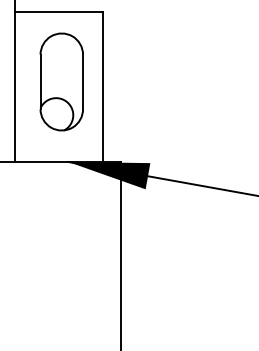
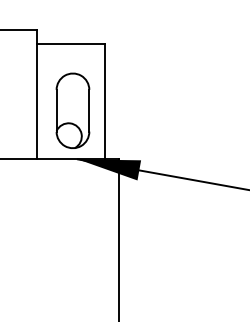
part: (61, 81) -> (72, 110), moved

